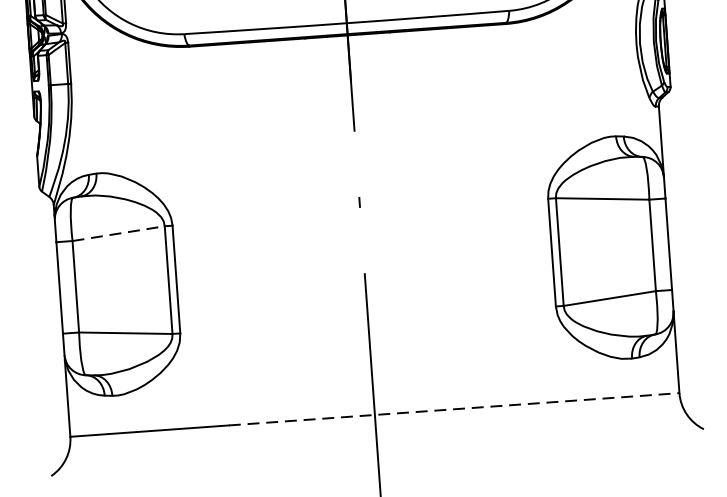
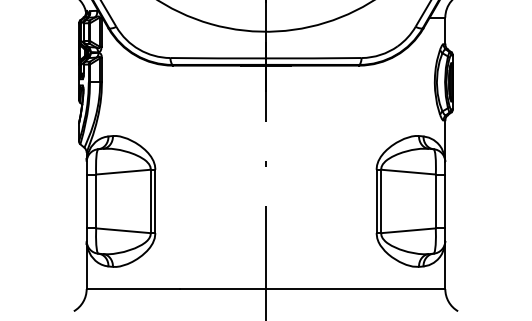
line: (120, 234) -> (124, 172), dashed -> solid
line: (453, 409) -> (312, 289), dashed -> solid

